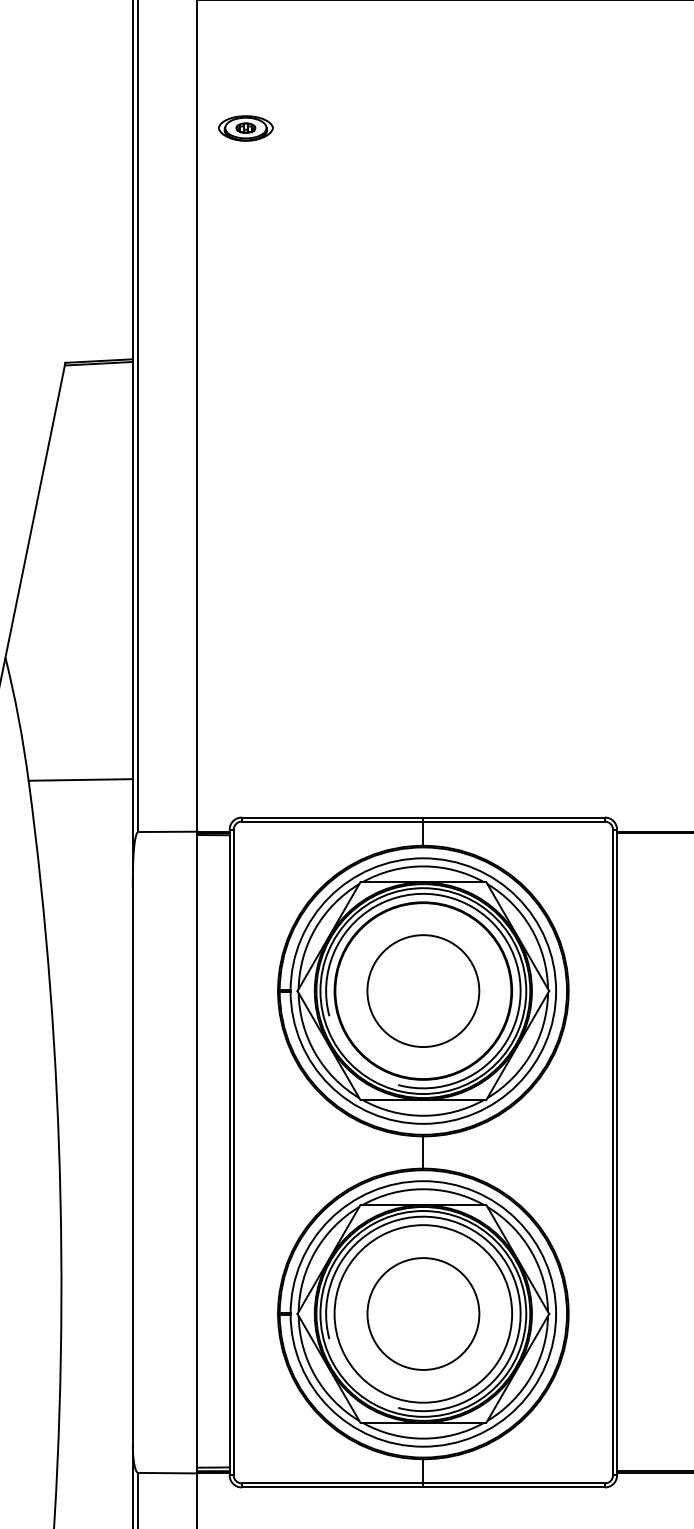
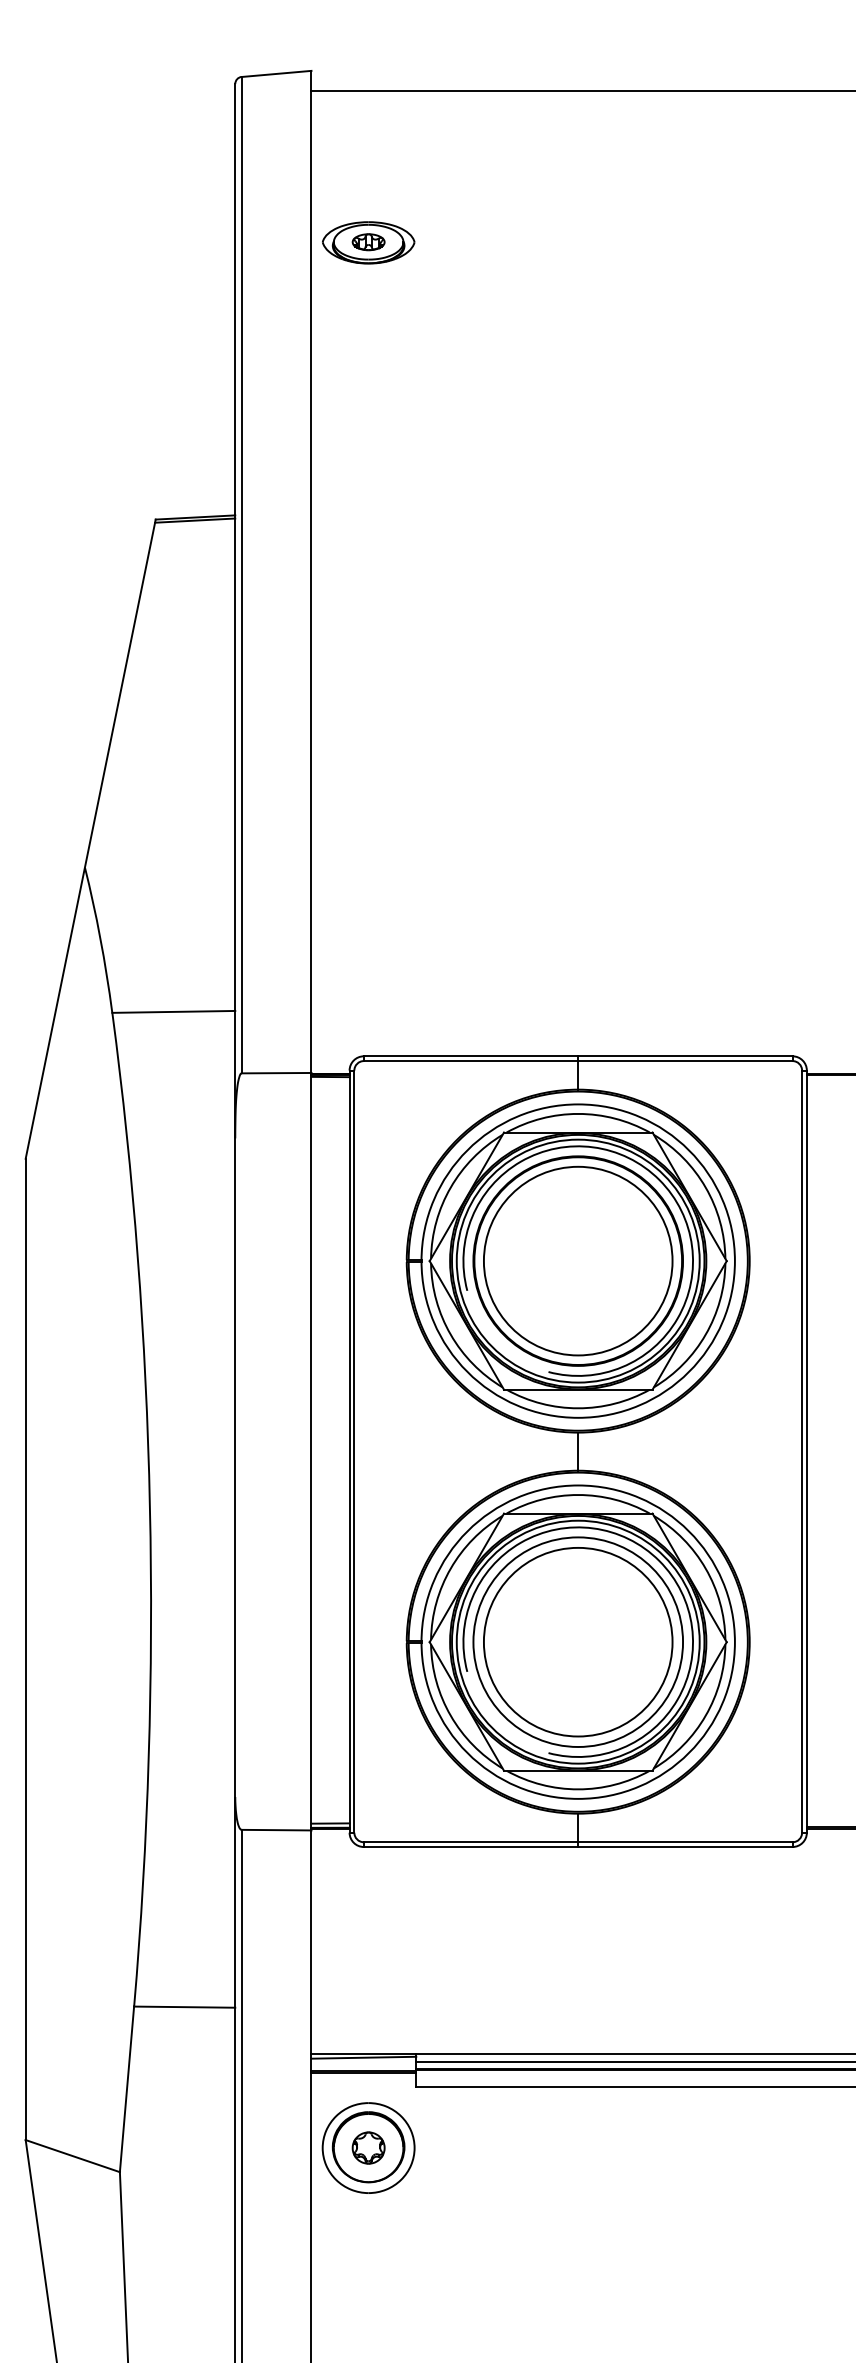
part: (245, 128) -> (368, 242), size x1.43
circle: (422, 990) -> (577, 1260), size x1.43
circle: (423, 1314) -> (578, 1642), size x1.43

